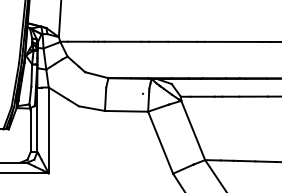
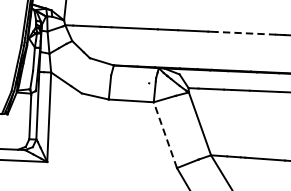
line: (233, 41) -> (246, 32), solid -> dashed
line: (160, 142) -> (165, 134), solid -> dashed

